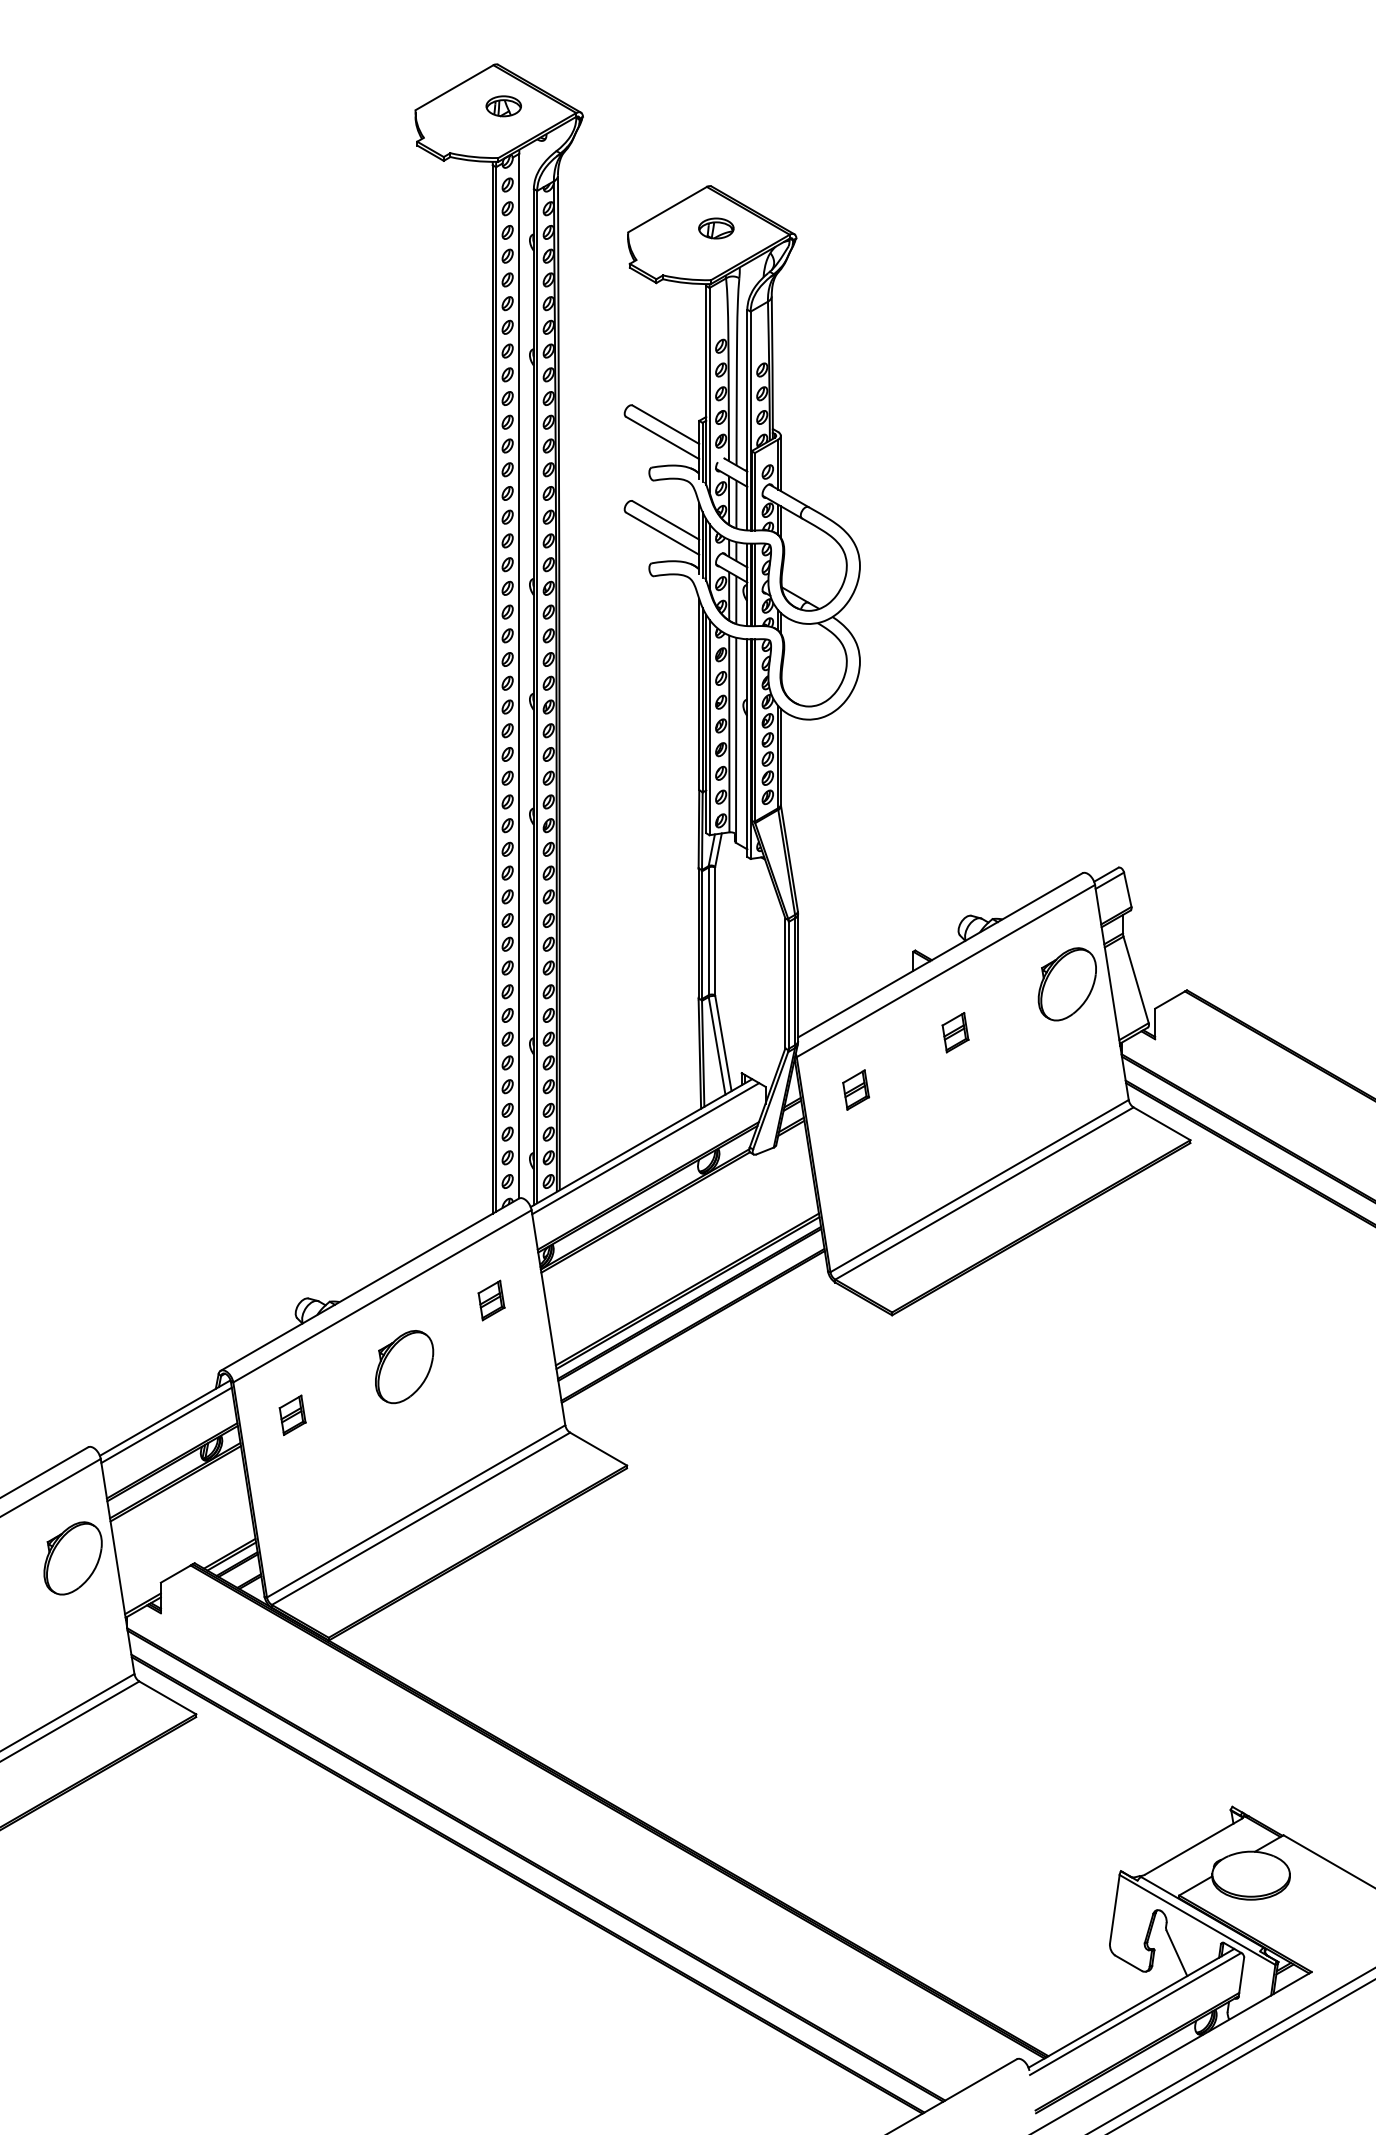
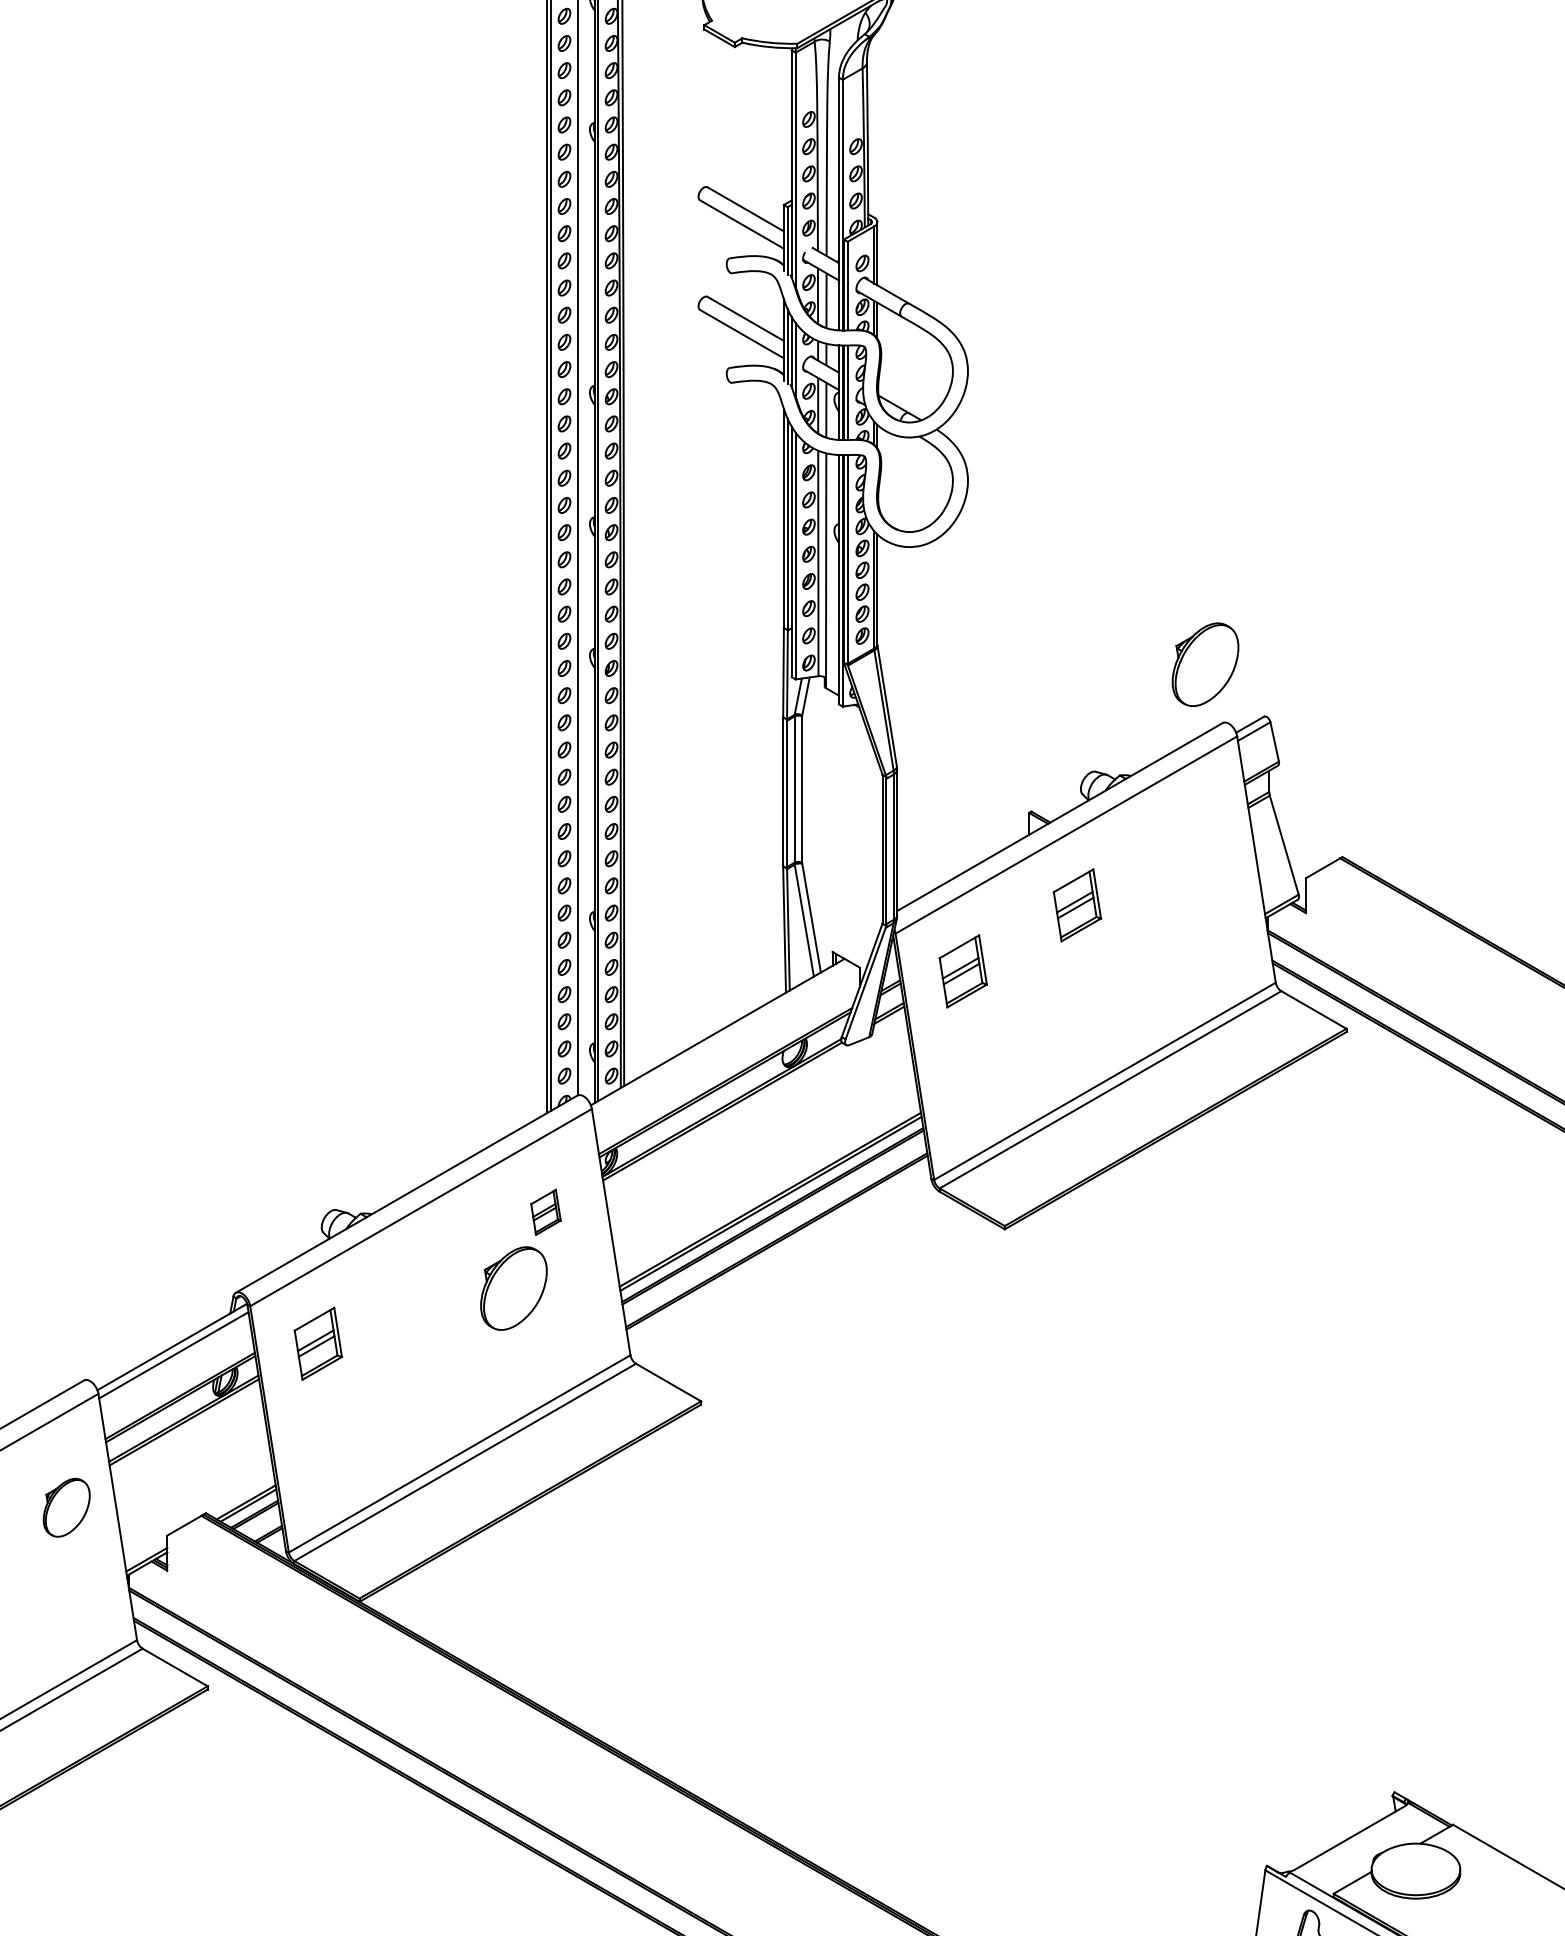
part: (1066, 984) -> (1204, 664), moved
part: (955, 1032) -> (1077, 905), size x1.6
part: (856, 1089) -> (963, 970), size x1.6
line: (645, 1148) -> (722, 1038), removed
part: (404, 1367) -> (513, 1289), moved
part: (292, 1415) -> (318, 1344), size x1.6
part: (72, 1558) -> (66, 1507), size x0.7

